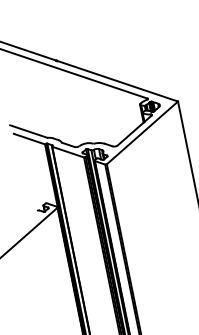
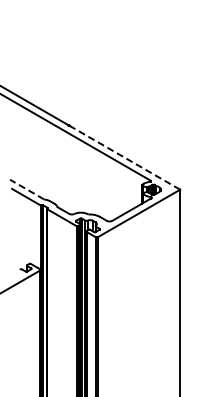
line: (117, 81) -> (124, 157), solid -> dashed
line: (29, 131) -> (27, 189), solid -> dashed

